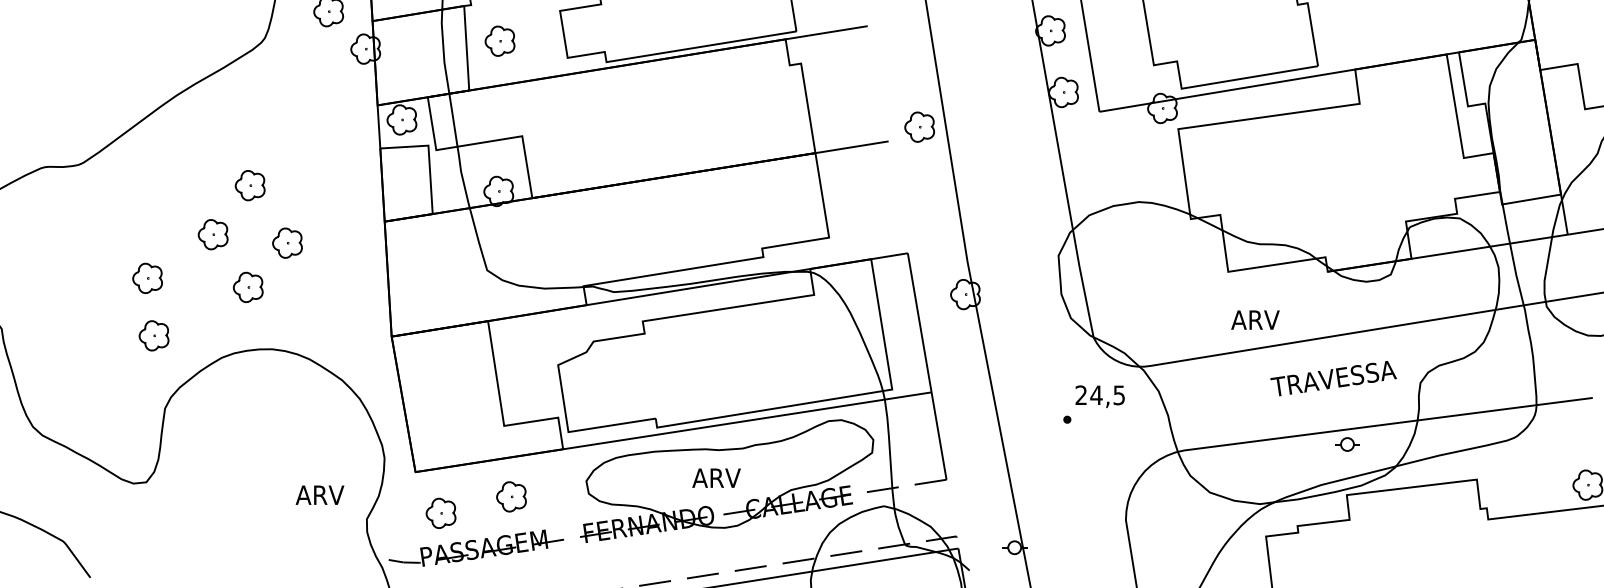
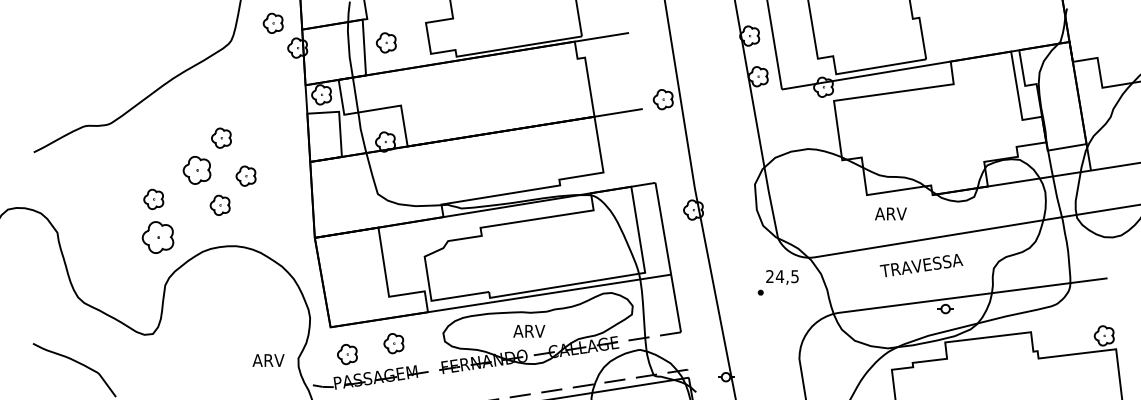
part: (212, 234) -> (196, 170), size x1.4
text: (1254, 319) -> (890, 213), moved
part: (153, 334) -> (157, 236), size x1.6
text: (1333, 378) -> (921, 265), moved
text: (319, 495) -> (268, 360), moved

